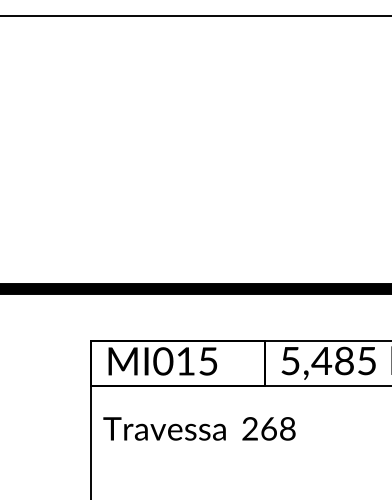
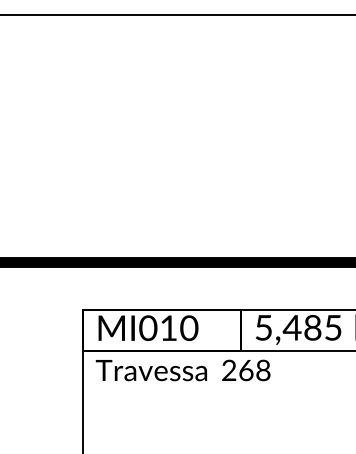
text: (208, 361) -> (189, 328), MI015 -> MI010
text: (198, 428) -> (182, 370), moved

